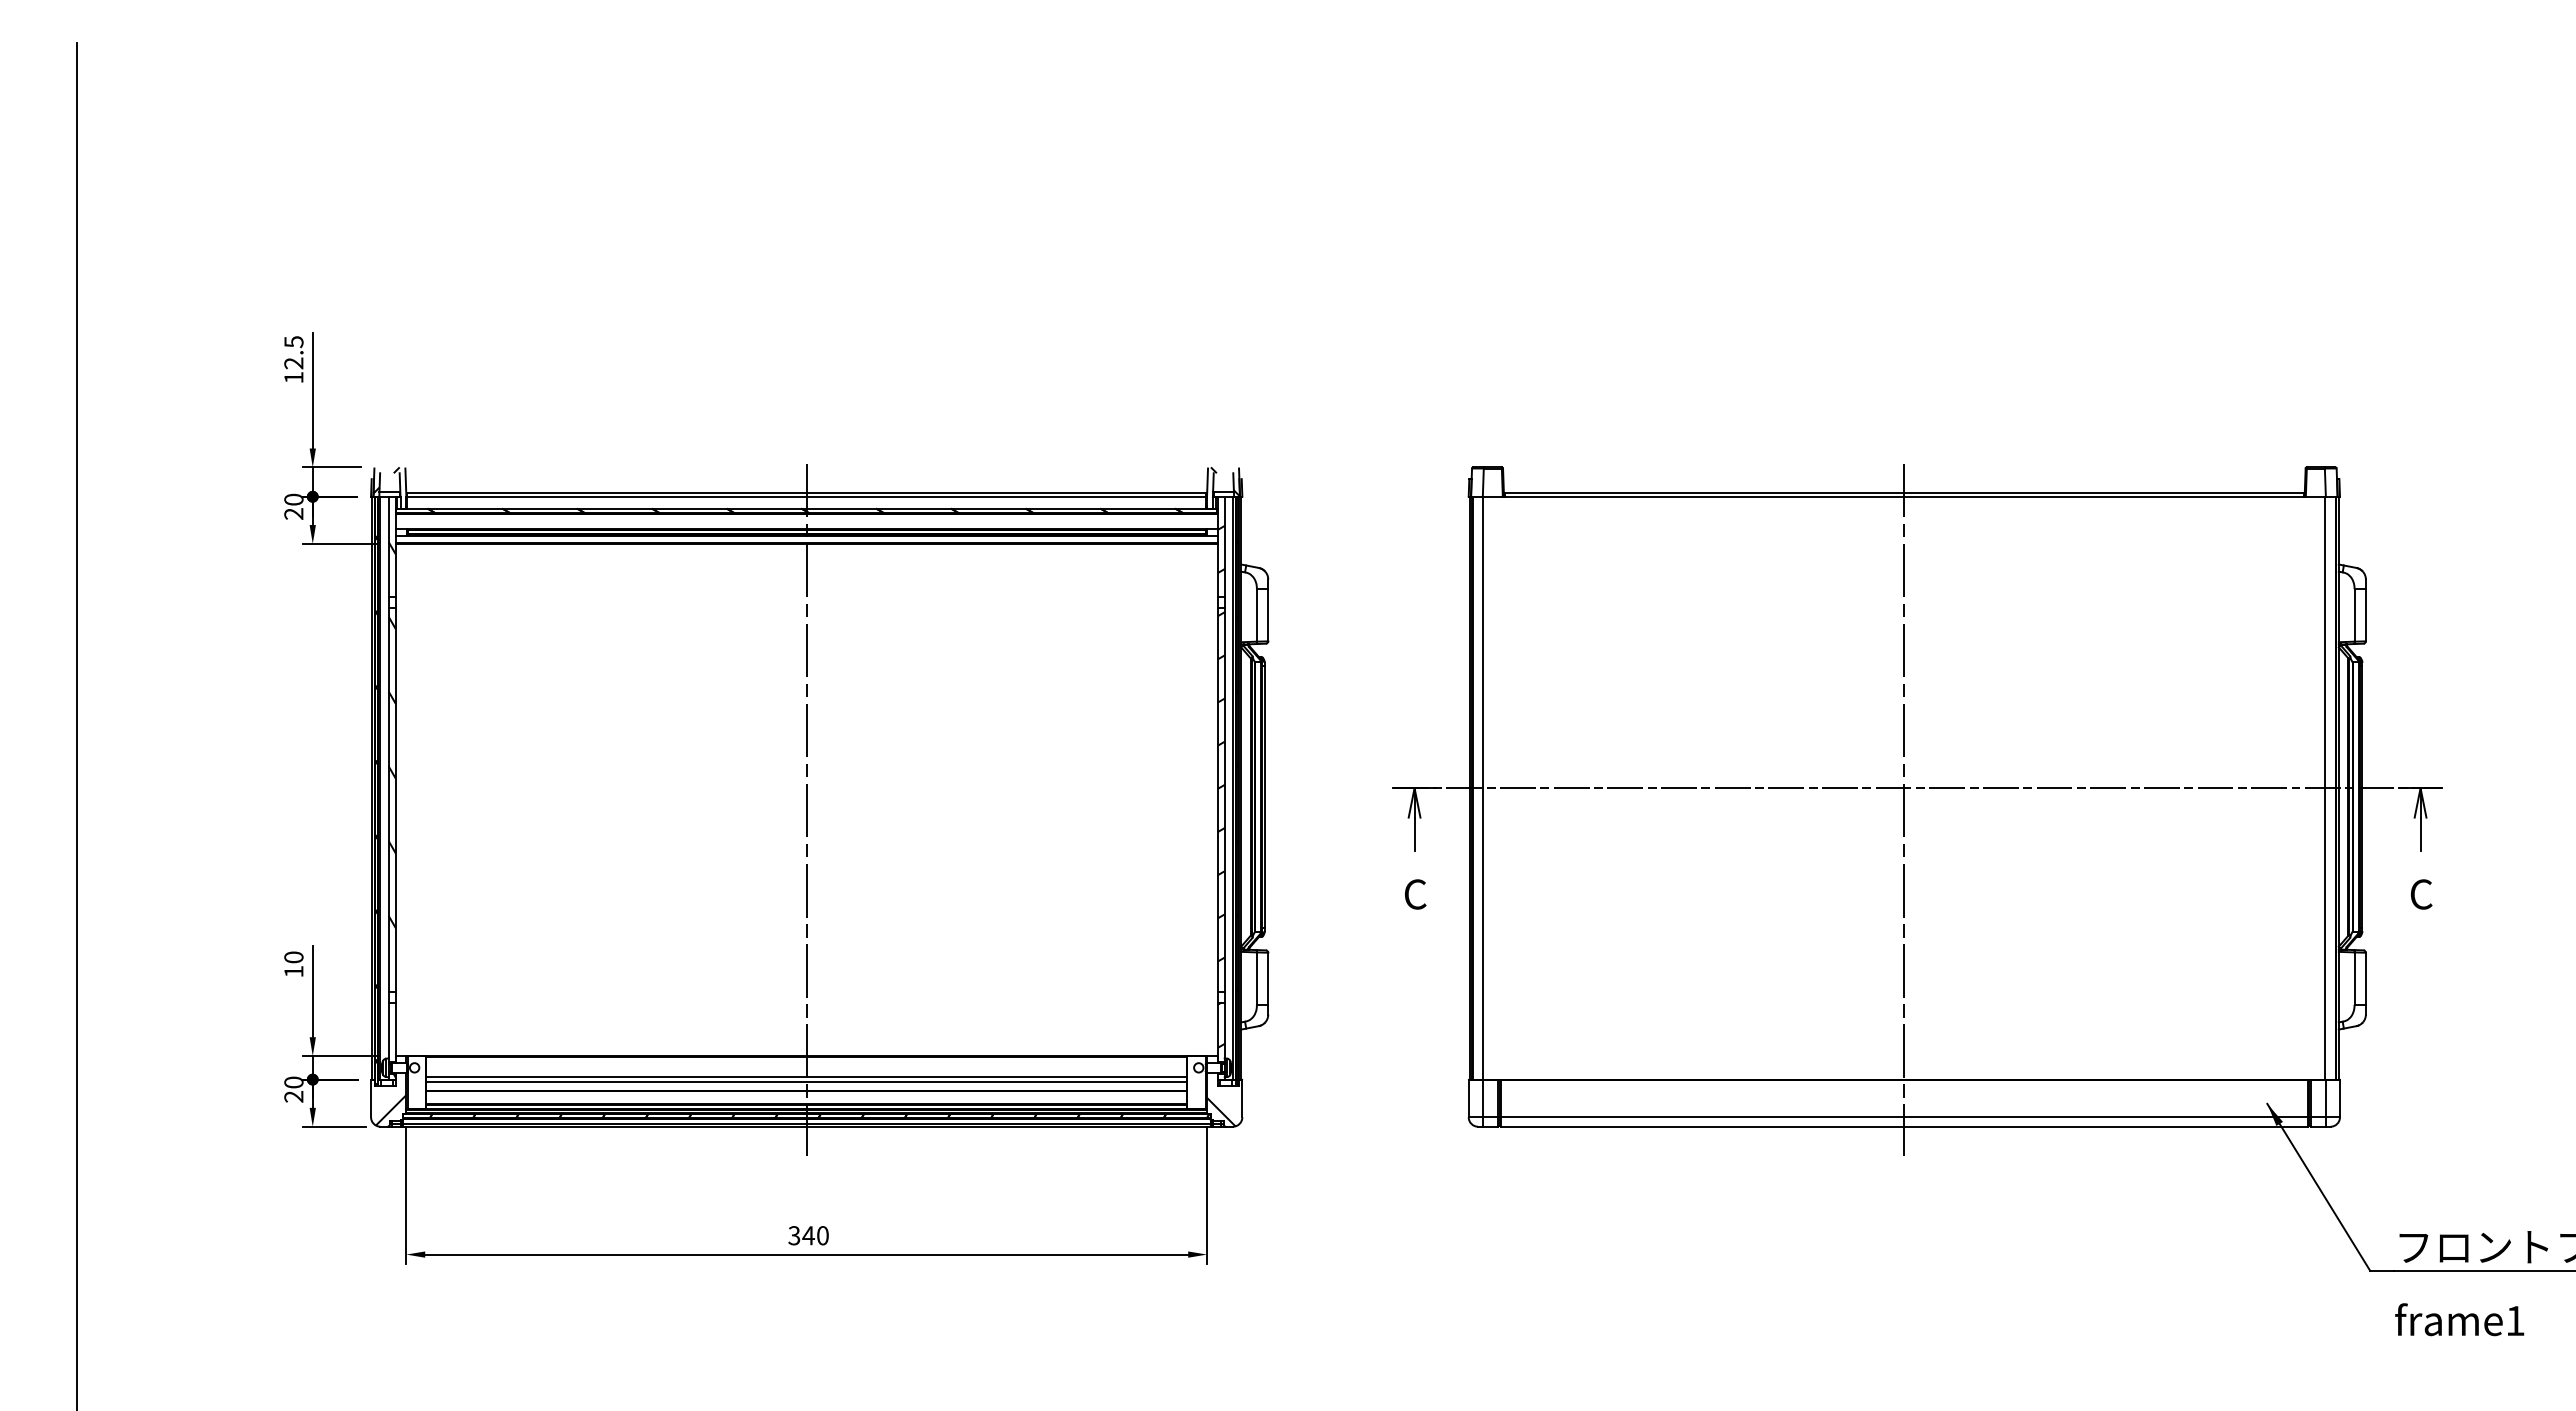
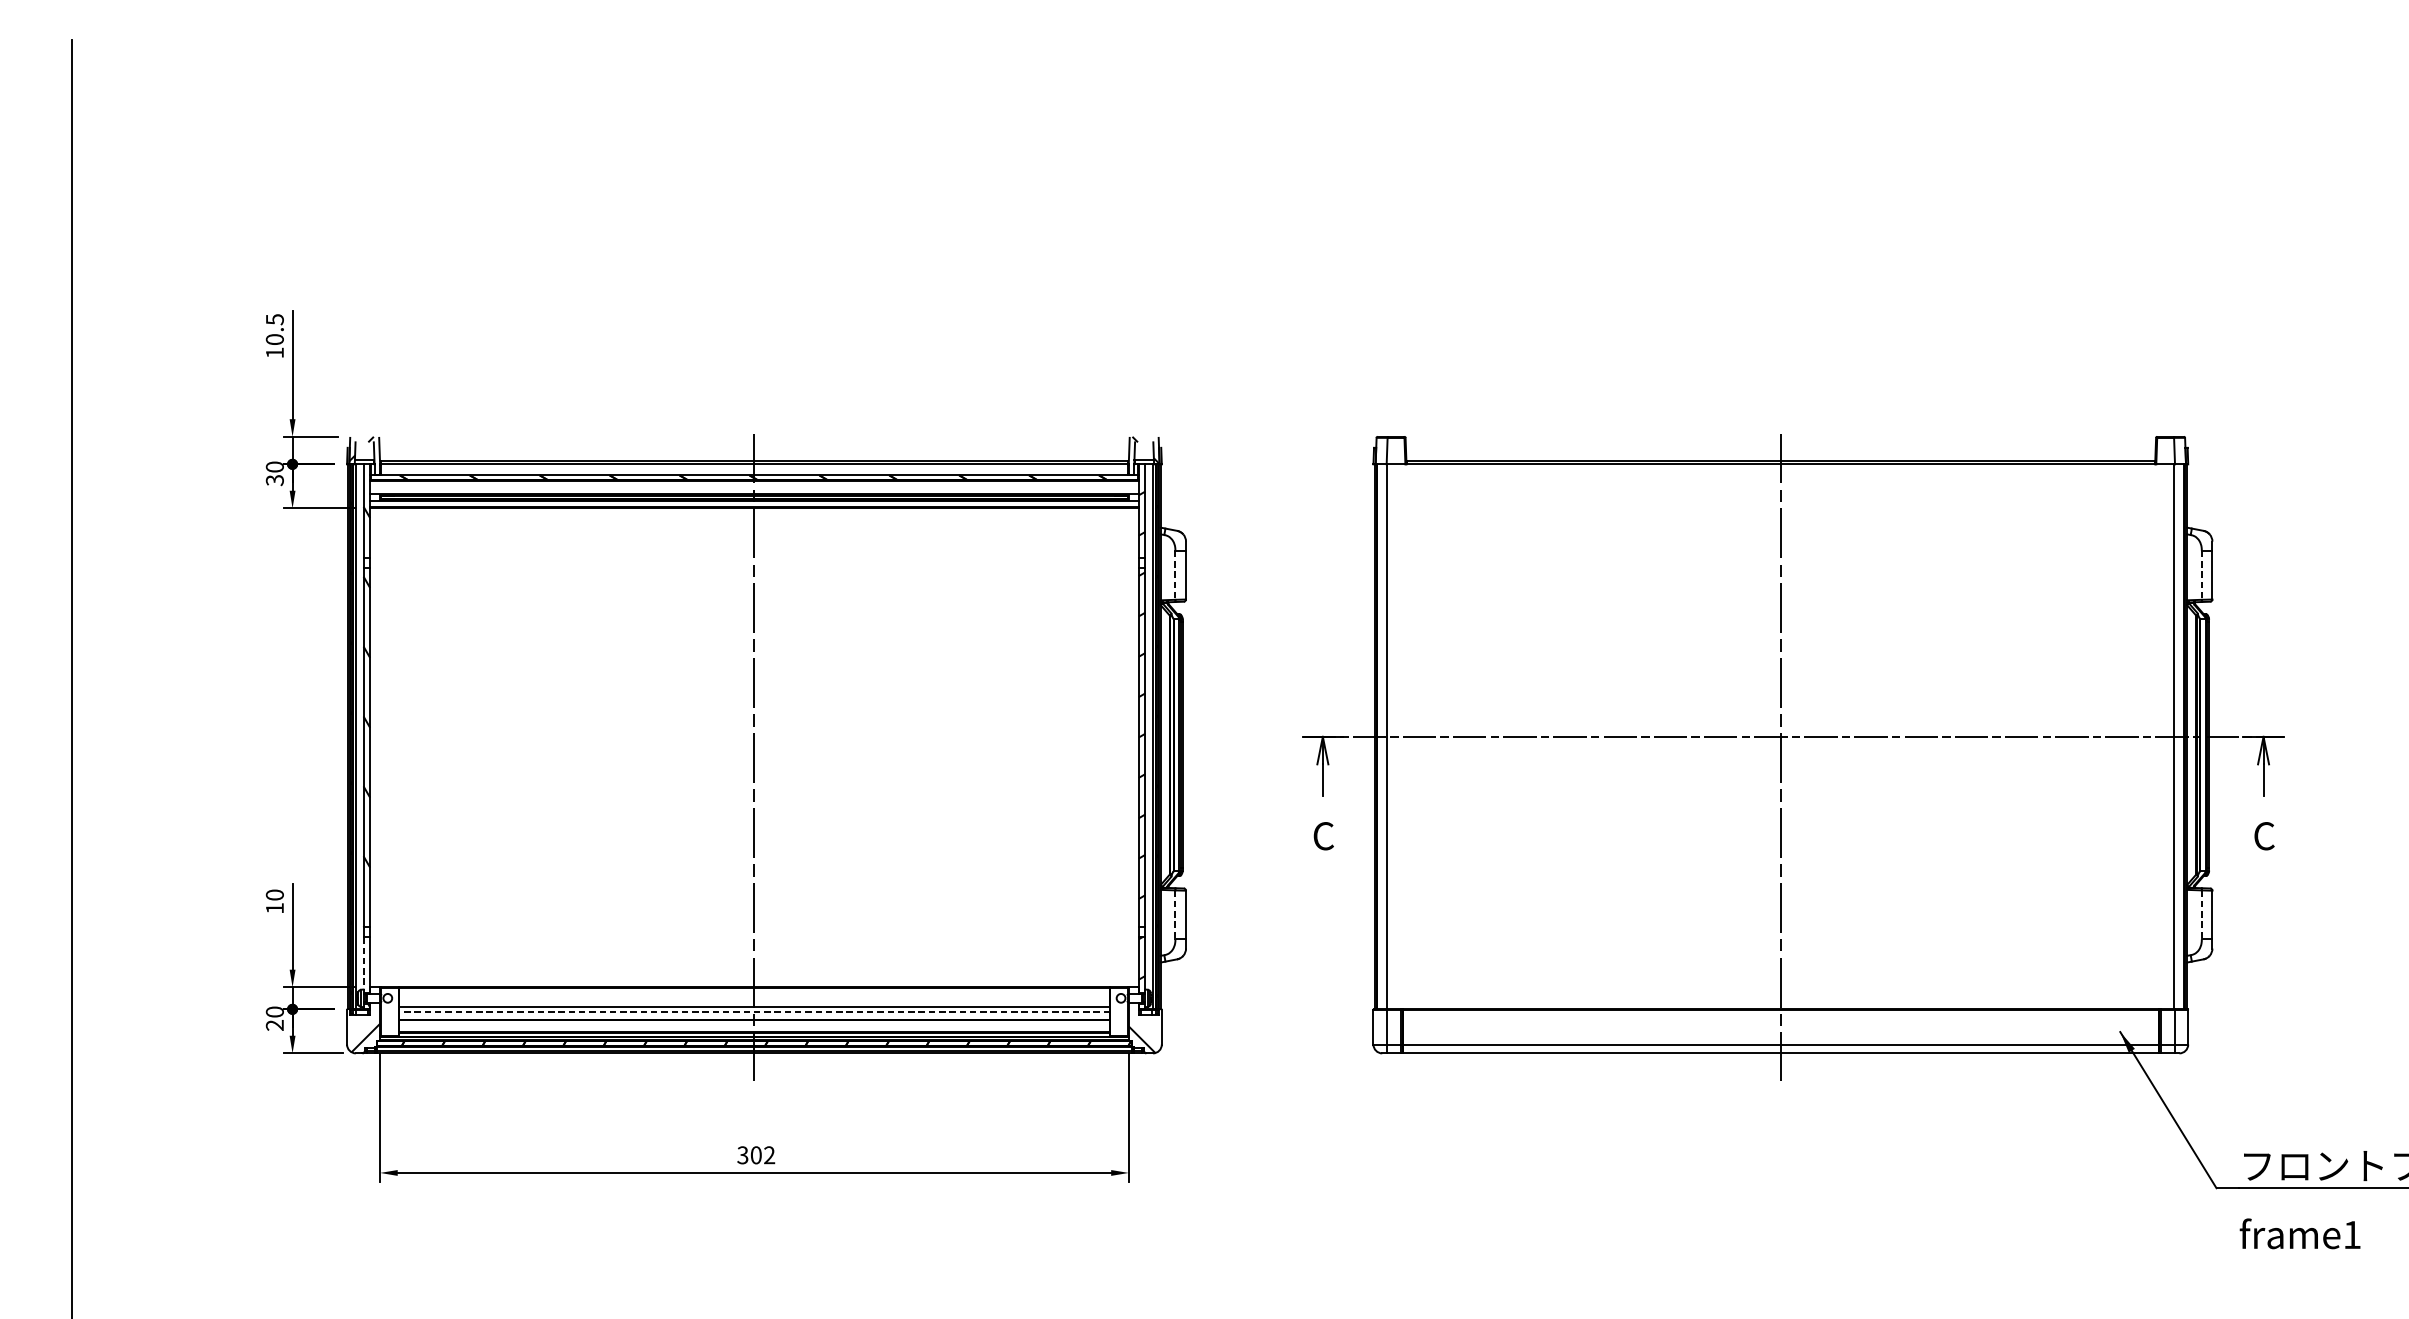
text: (293, 363) -> (274, 339), 12.5 -> 10.5
text: (293, 513) -> (274, 479), 20 -> 30
line: (1256, 615) -> (1175, 575), solid -> dashed
line: (2354, 615) -> (2201, 575), solid -> dashed
line: (1256, 979) -> (1175, 915), solid -> dashed
line: (2354, 979) -> (2201, 915), solid -> dashed
line: (388, 1030) -> (363, 963), solid -> dashed
line: (806, 1081) -> (754, 1011), solid -> dashed
text: (815, 1235) -> (762, 1155), 340 -> 302

